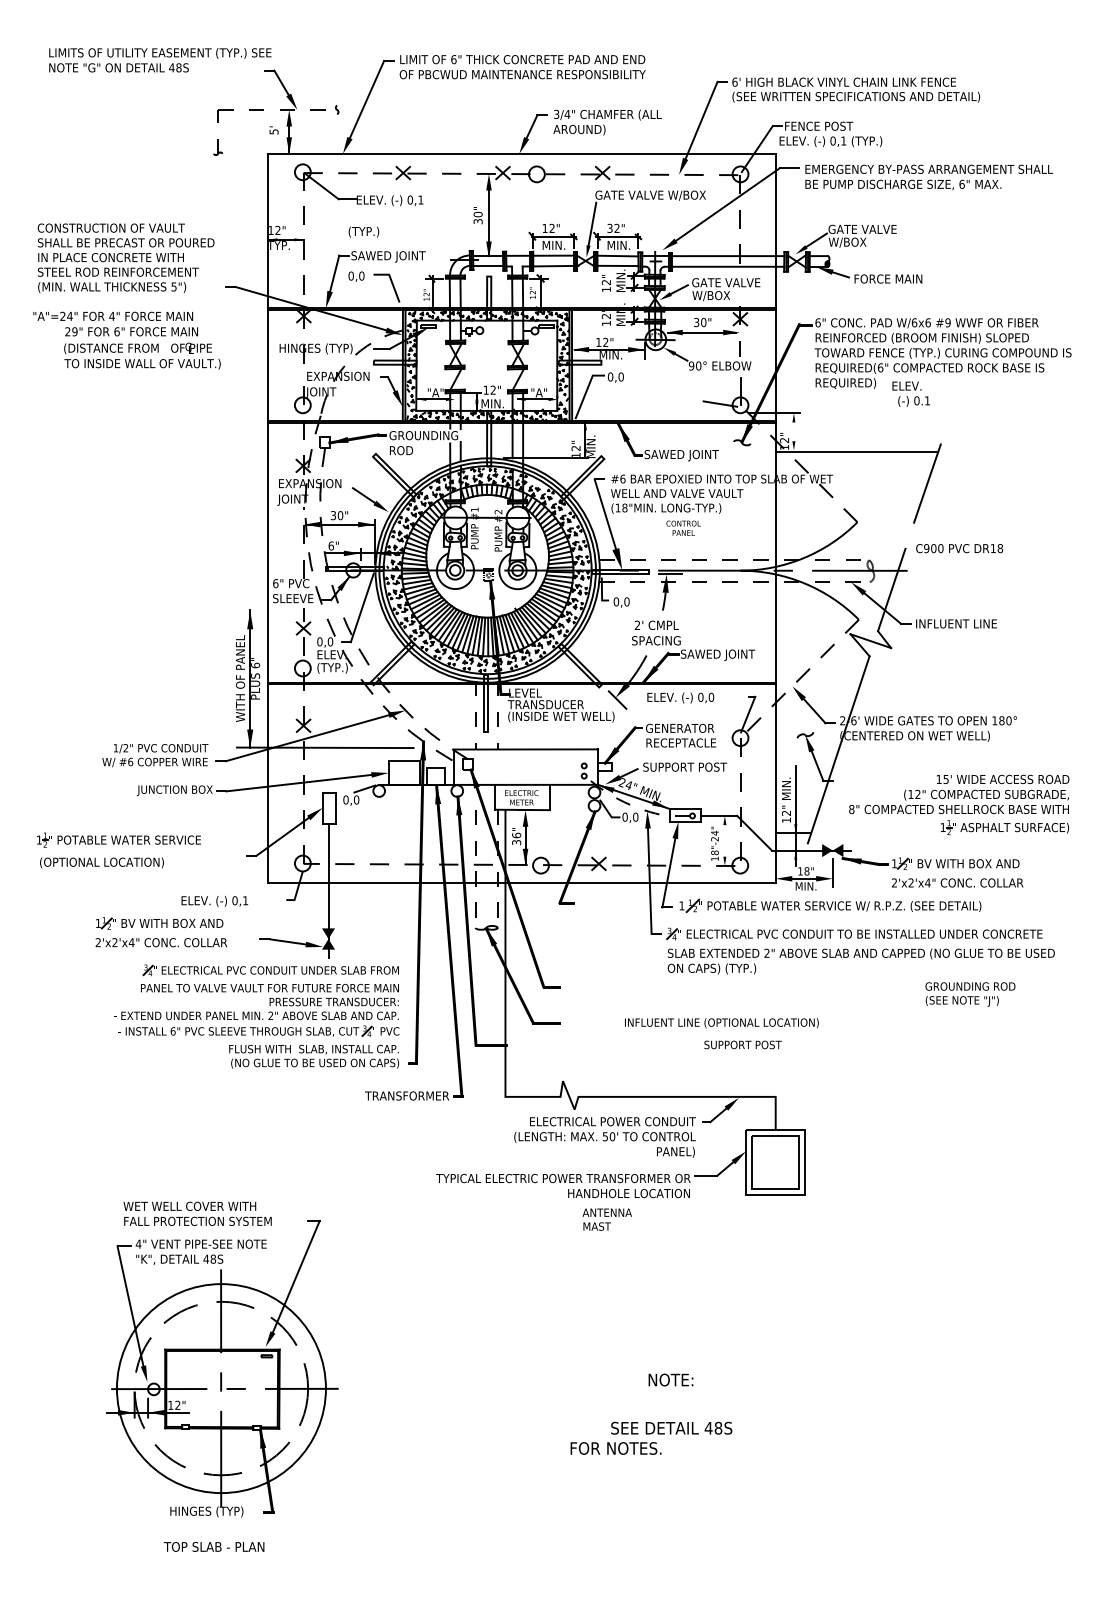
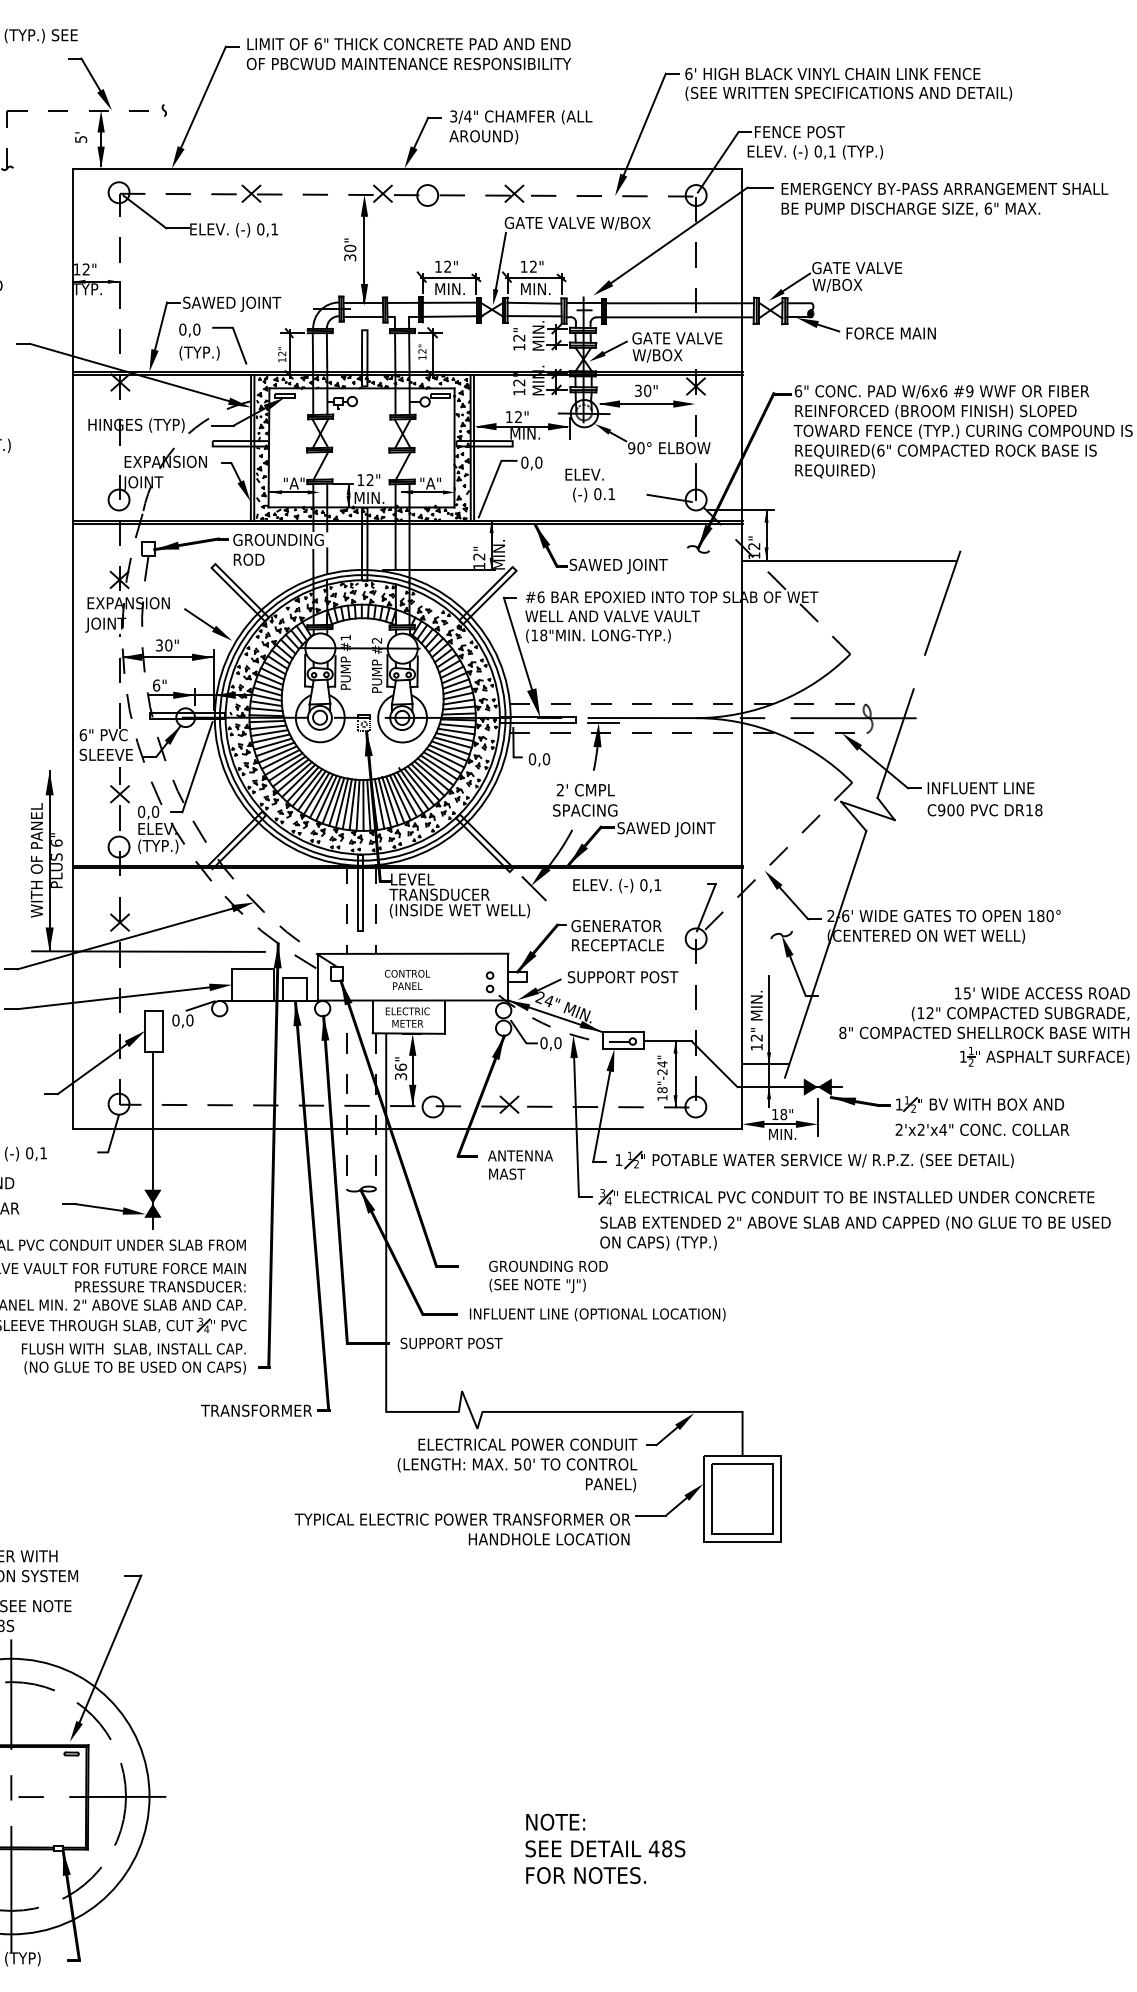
text: (609, 228) -> (523, 266), 32" -> 12"
text: (363, 231) -> (199, 352), moved
text: (910, 393) -> (589, 484), moved
line: (793, 431) -> (766, 534), added
text: (683, 527) -> (407, 978), moved
text: (959, 548) -> (984, 810), moved
text: (711, 696) -> (657, 883), 0,0 -> 0,1
line: (724, 840) -> (675, 1073), added
text: (970, 994) -> (548, 1276), moved
text: (721, 1023) -> (597, 1315), moved
text: (742, 1044) -> (450, 1342), moved
text: (606, 1219) -> (519, 1164), moved
text: (670, 1379) -> (555, 1821), moved
text: (615, 1448) -> (585, 1875), moved

